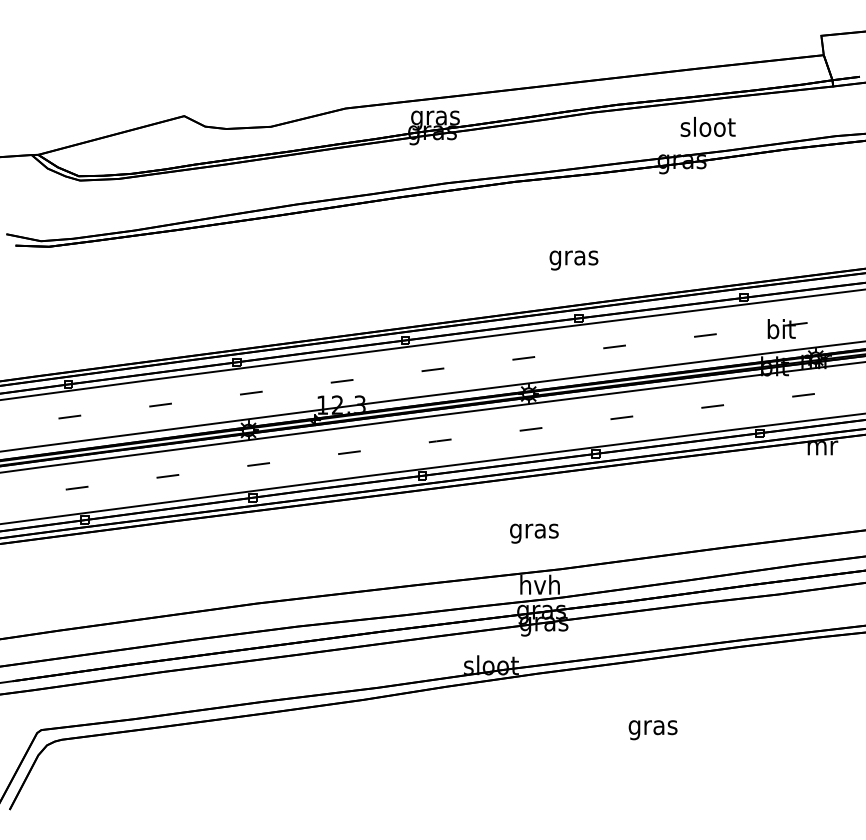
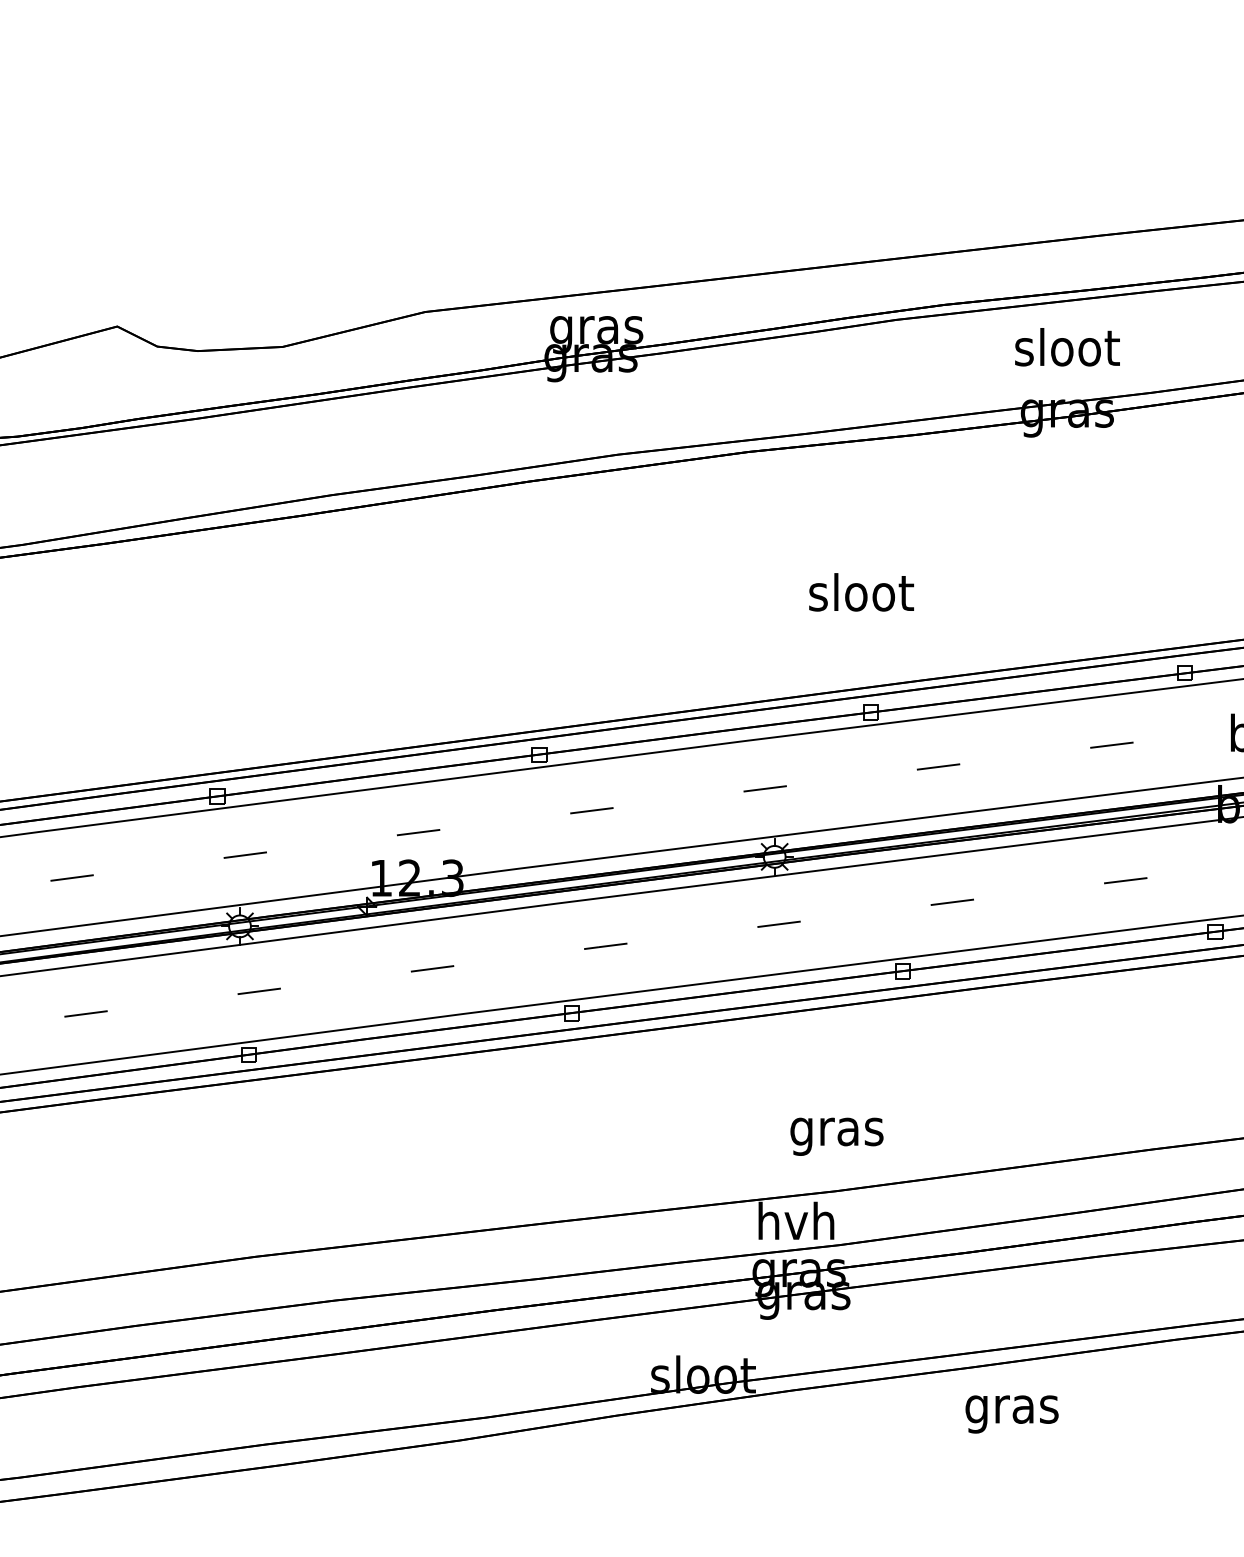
text: (707, 126) -> (1066, 346), moved
text: (573, 257) -> (860, 596), gras -> sloot
text: (534, 533) -> (837, 1136), moved
text: (652, 730) -> (1010, 1415), moved

